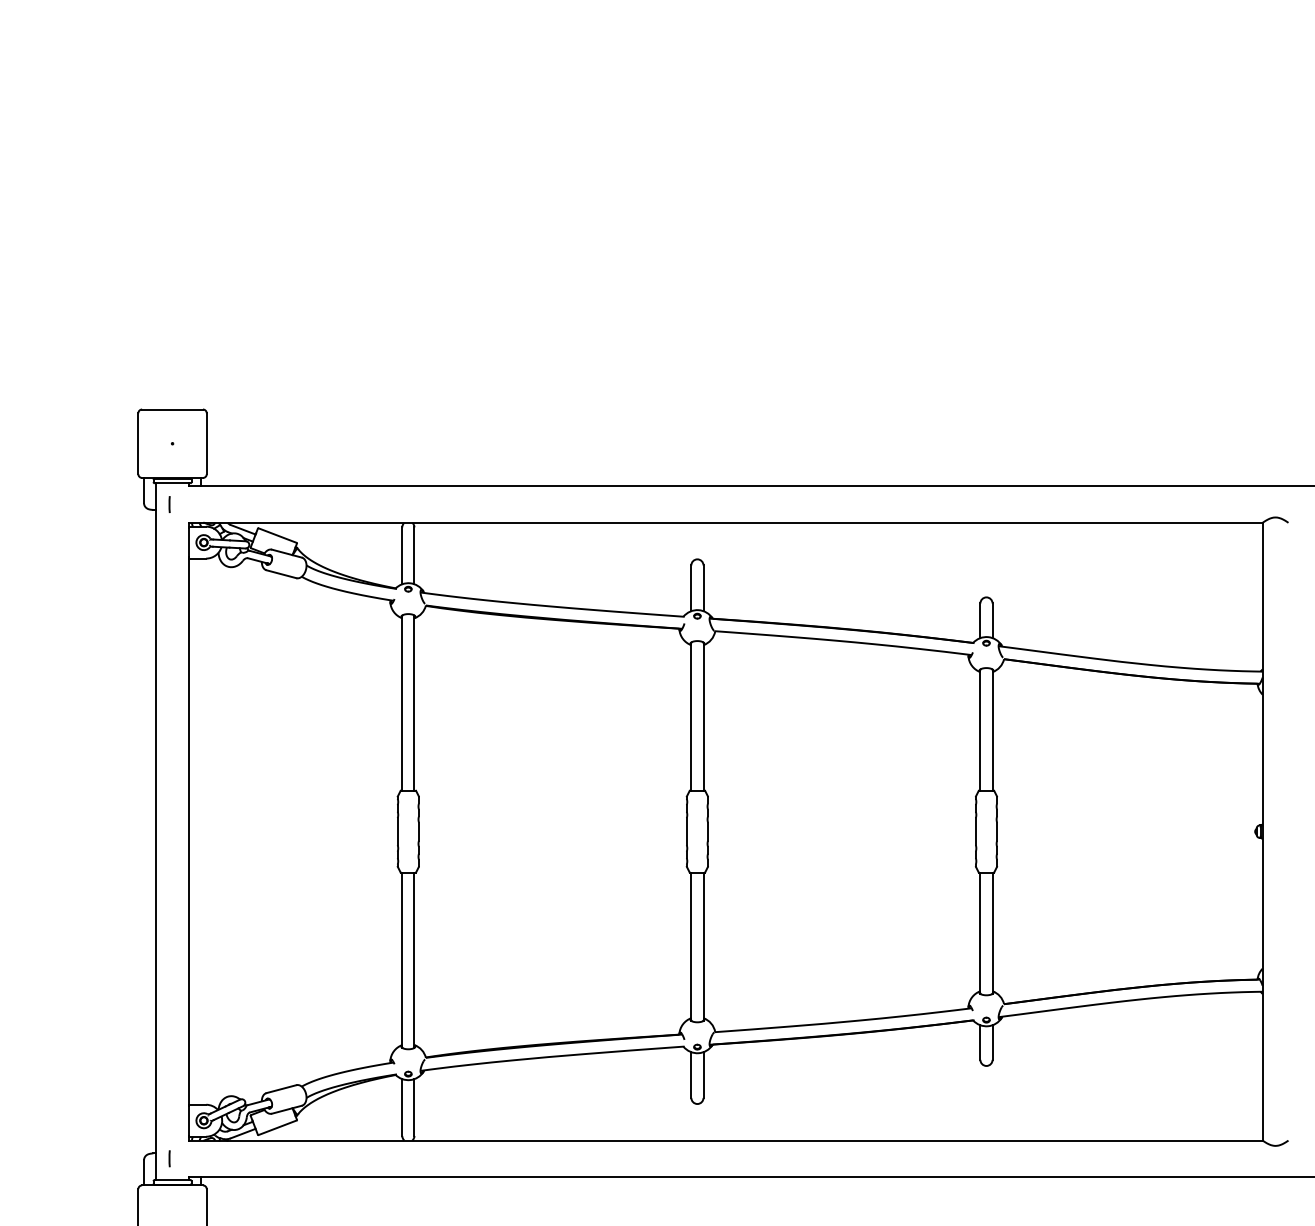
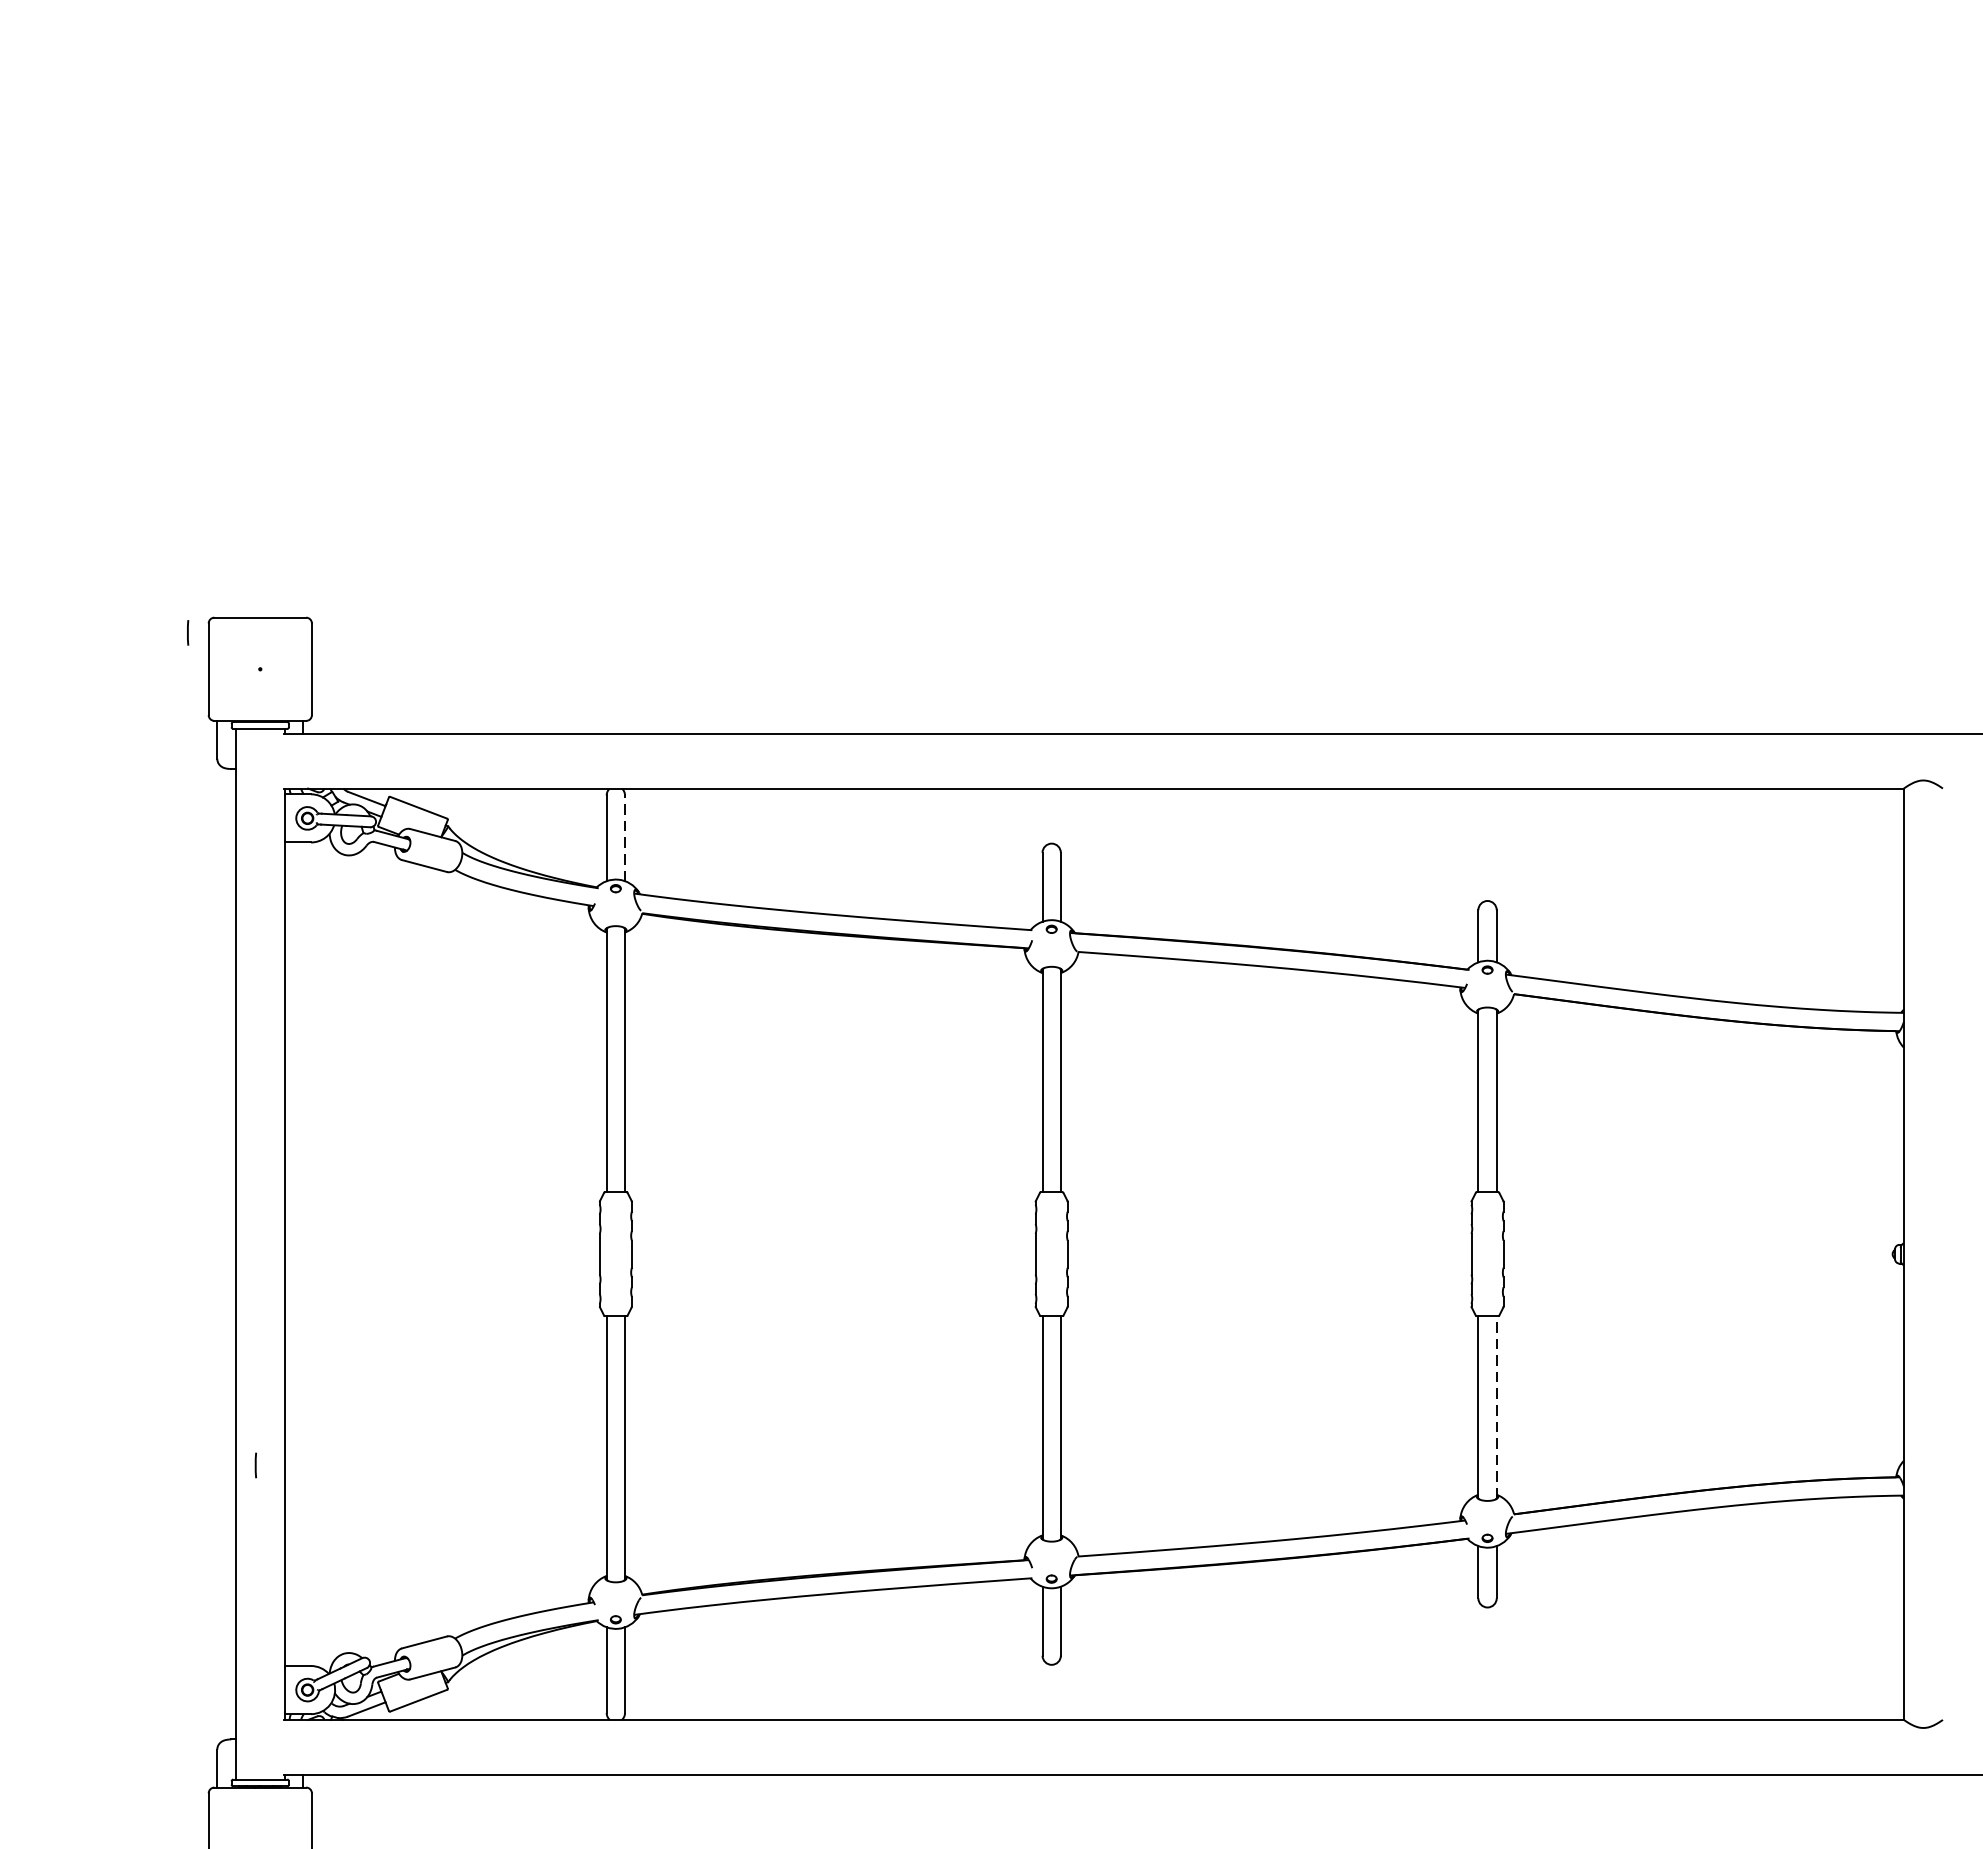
line: (169, 504) -> (187, 632), moved
line: (414, 555) -> (625, 837), solid -> dashed
line: (992, 932) -> (1496, 1406), solid -> dashed
line: (169, 1158) -> (255, 1465), moved

